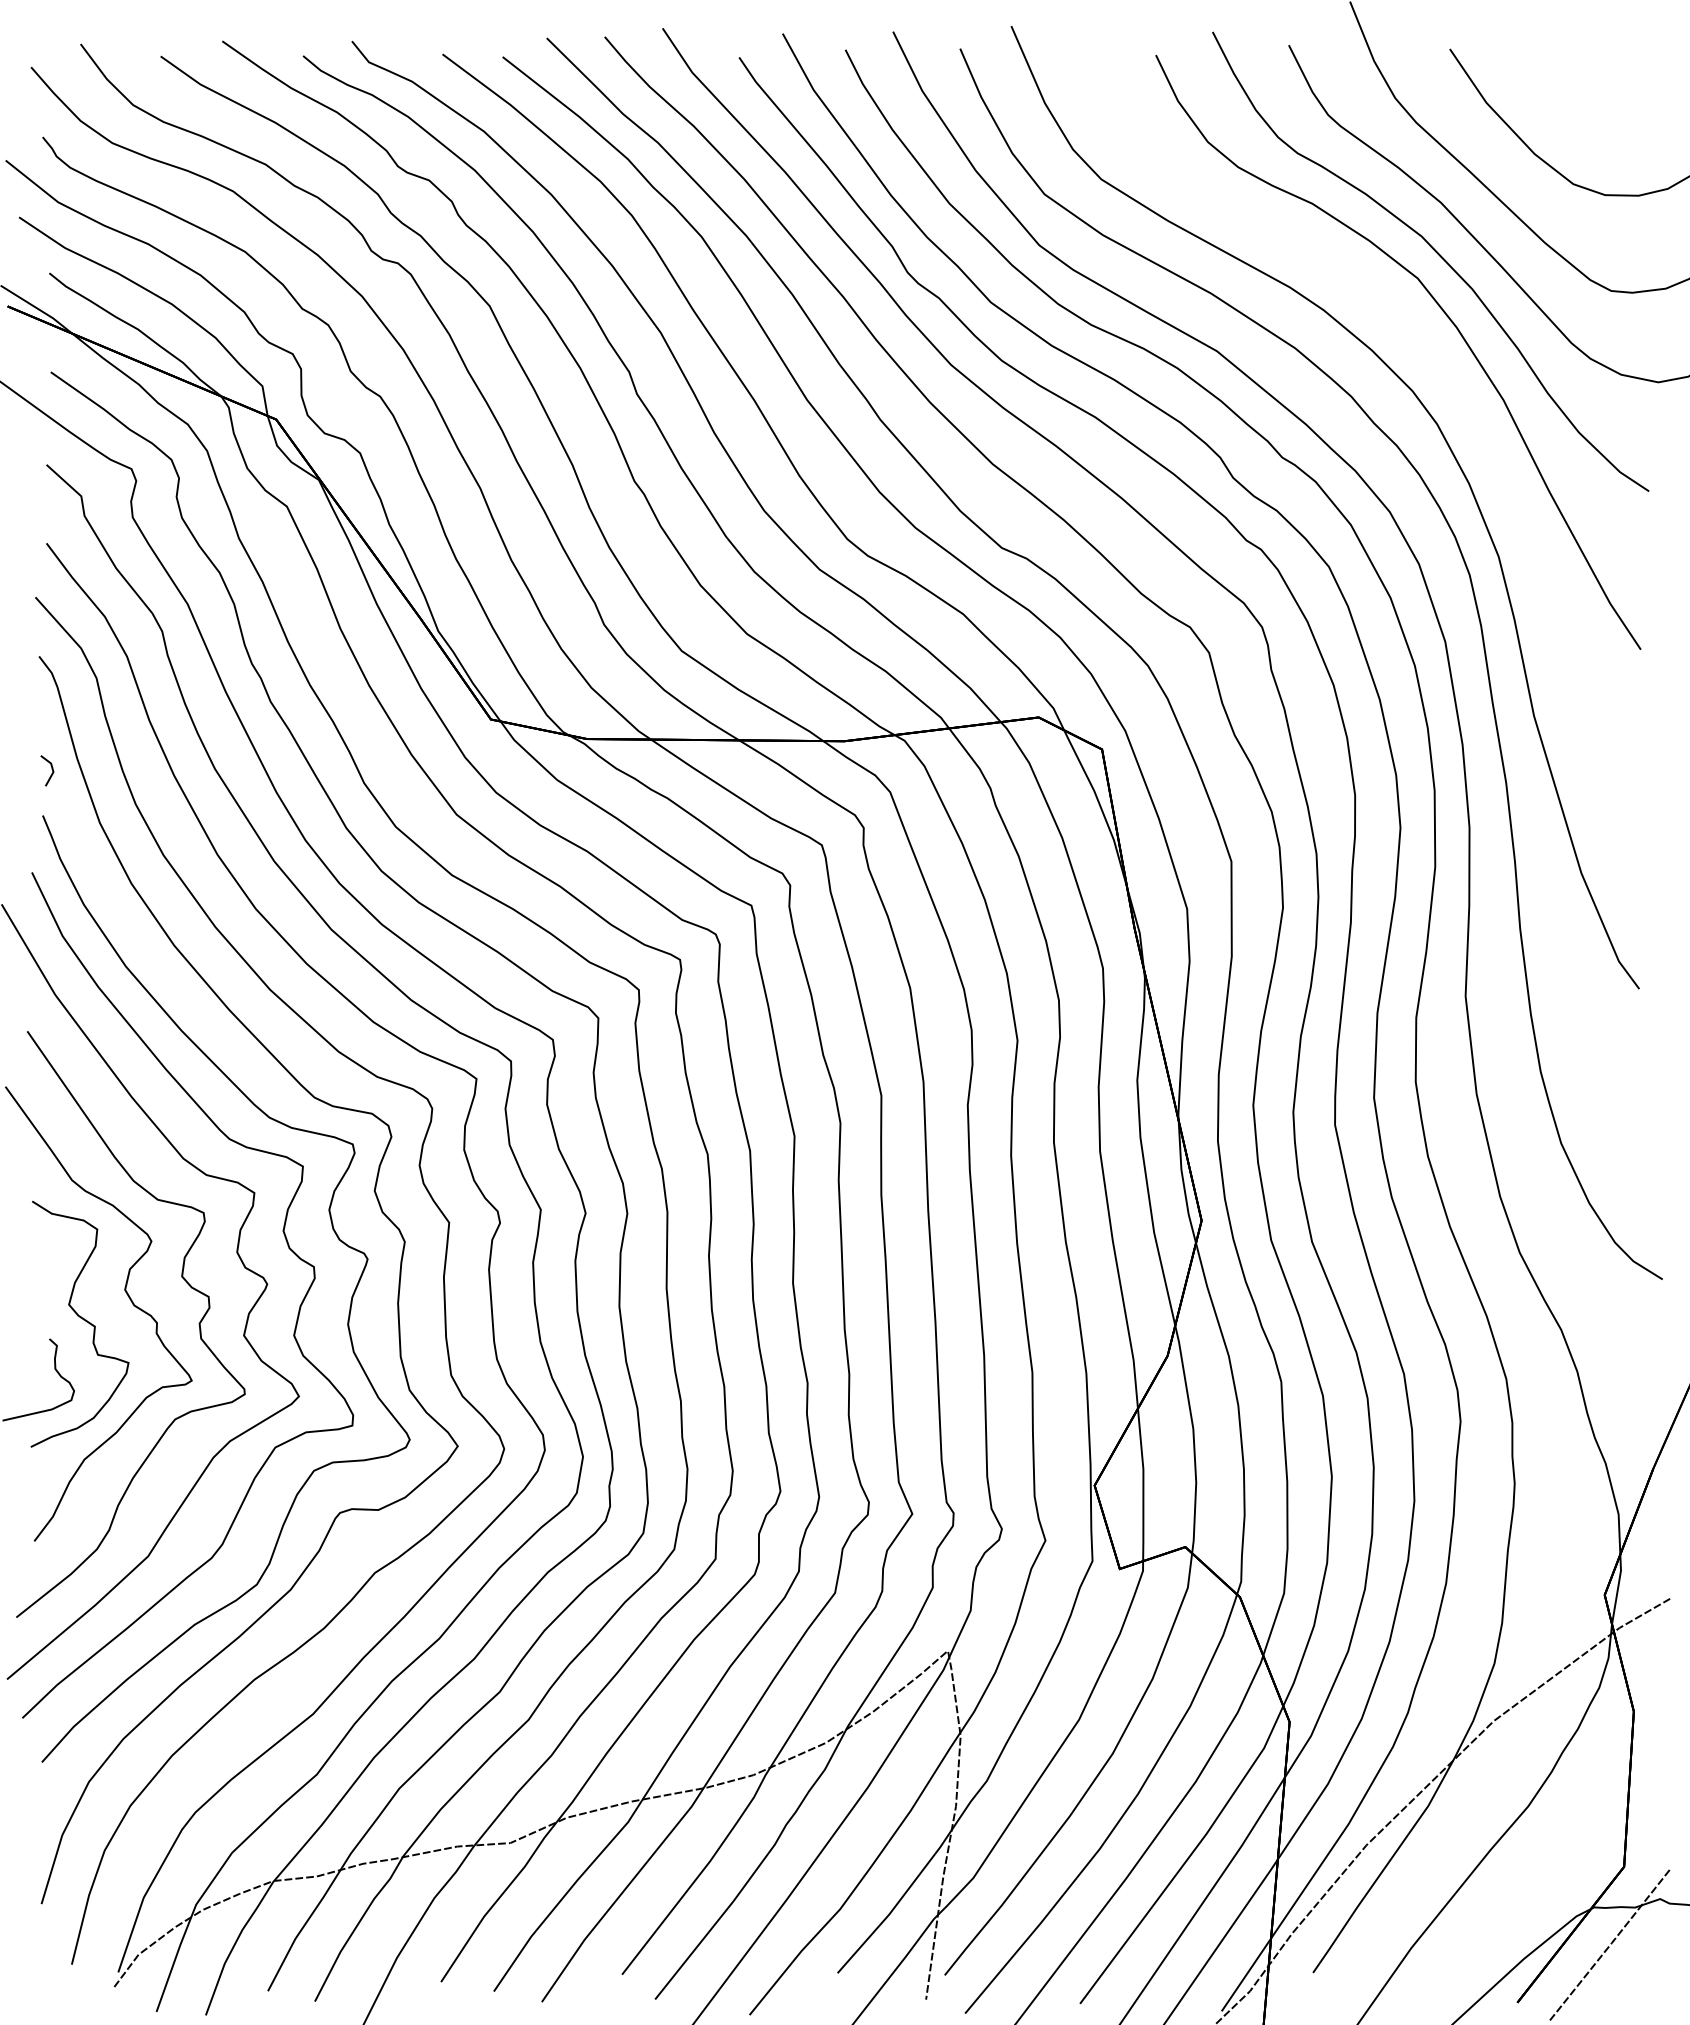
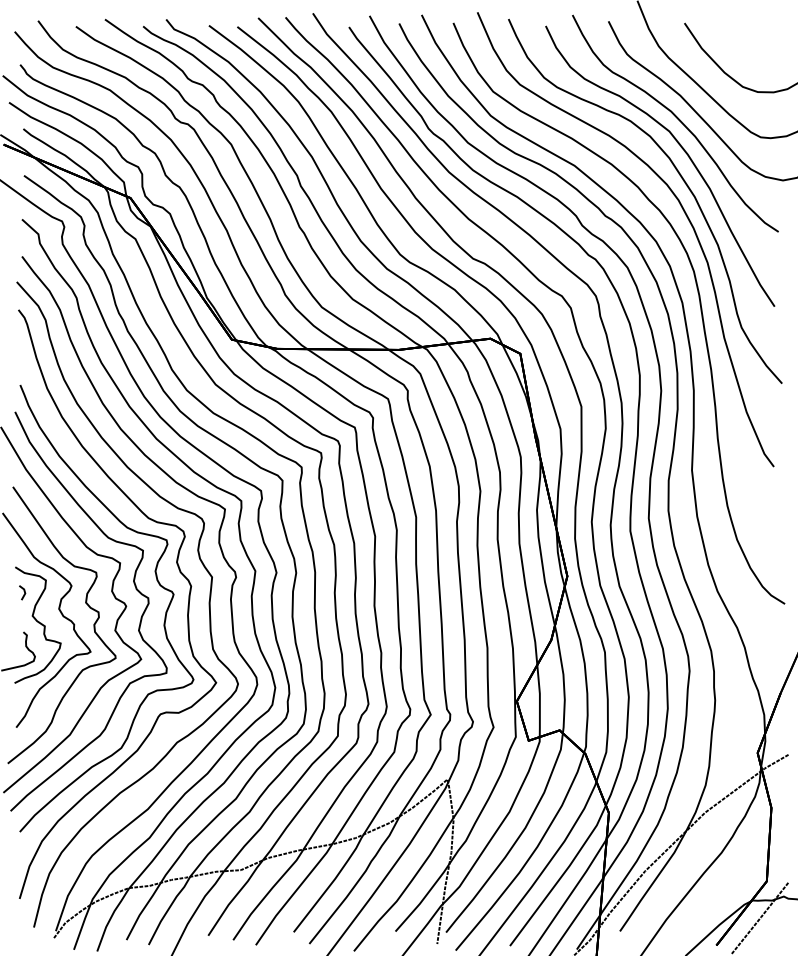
curve: (1441, 376) -> (680, 177), added
line: (49, 767) -> (23, 591), moved

